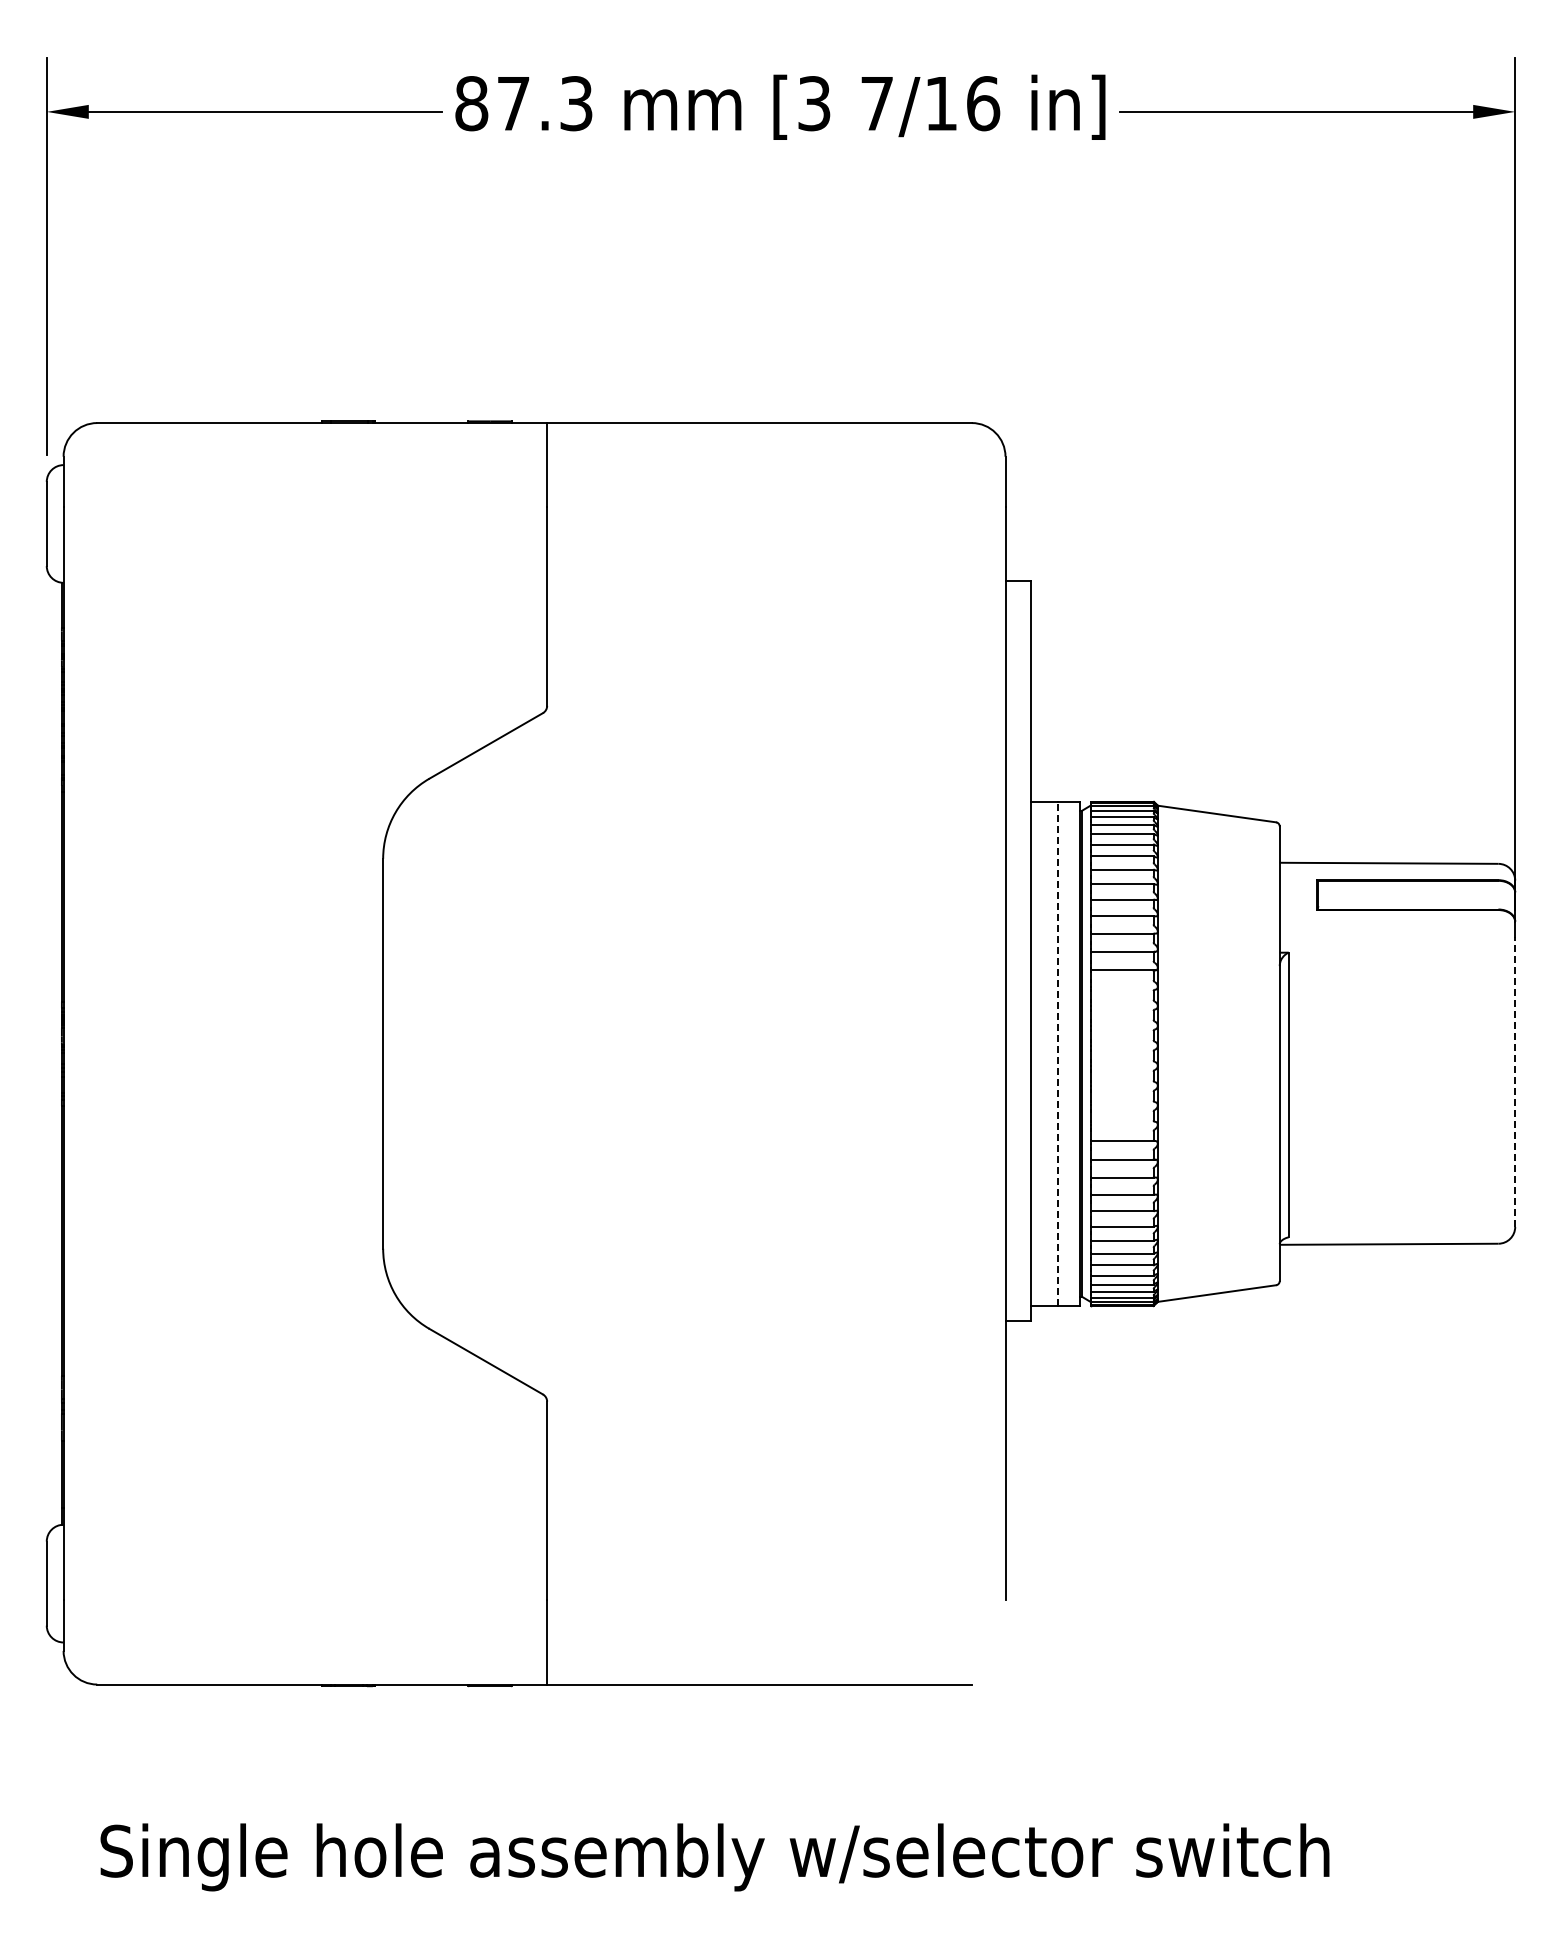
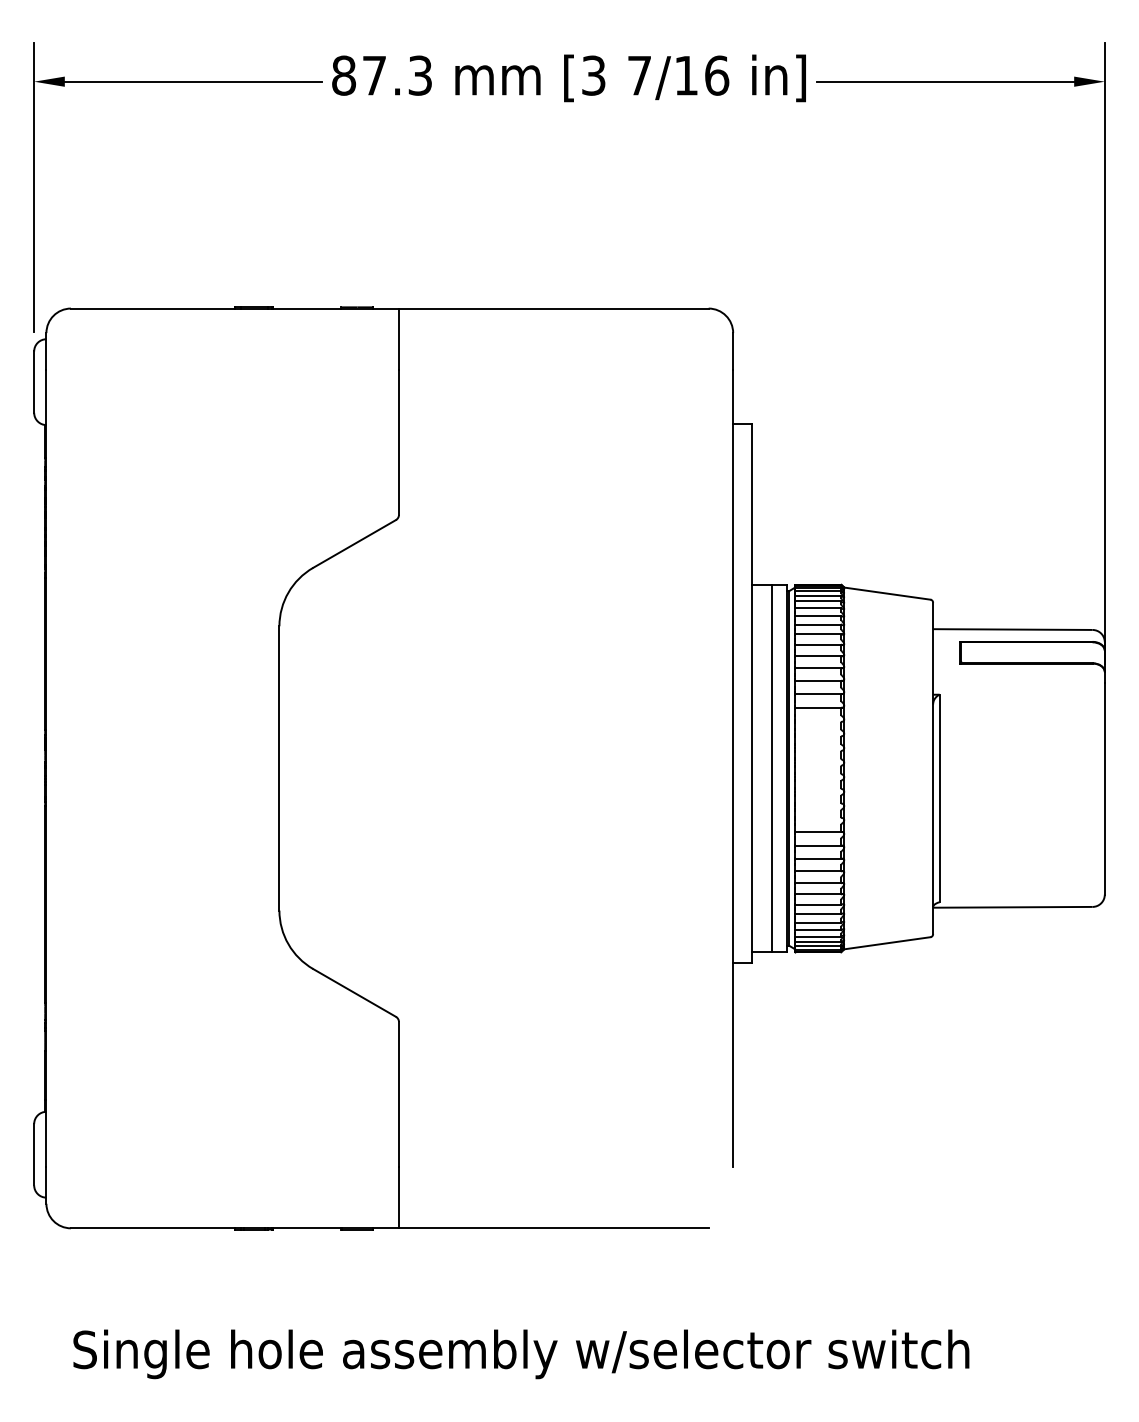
line: (1058, 1053) -> (771, 768), dashed -> solid
line: (1515, 1081) -> (1105, 788), dashed -> solid

